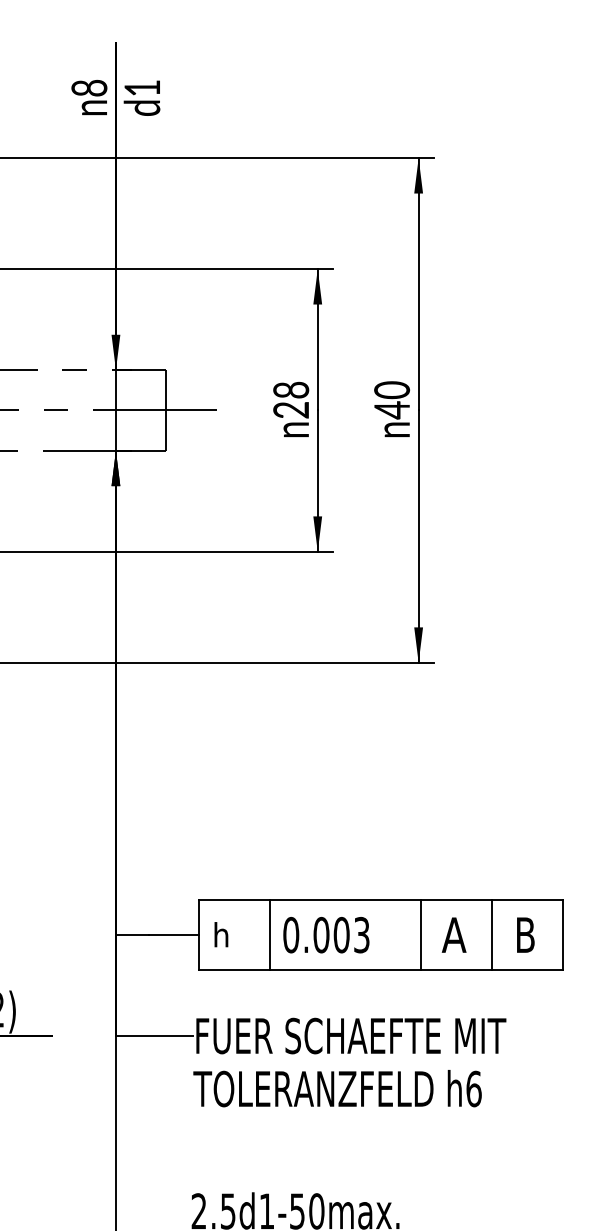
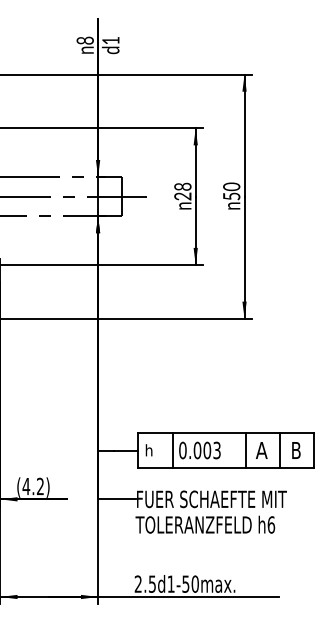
text: (391, 410) -> (231, 196), 40 -> 50

